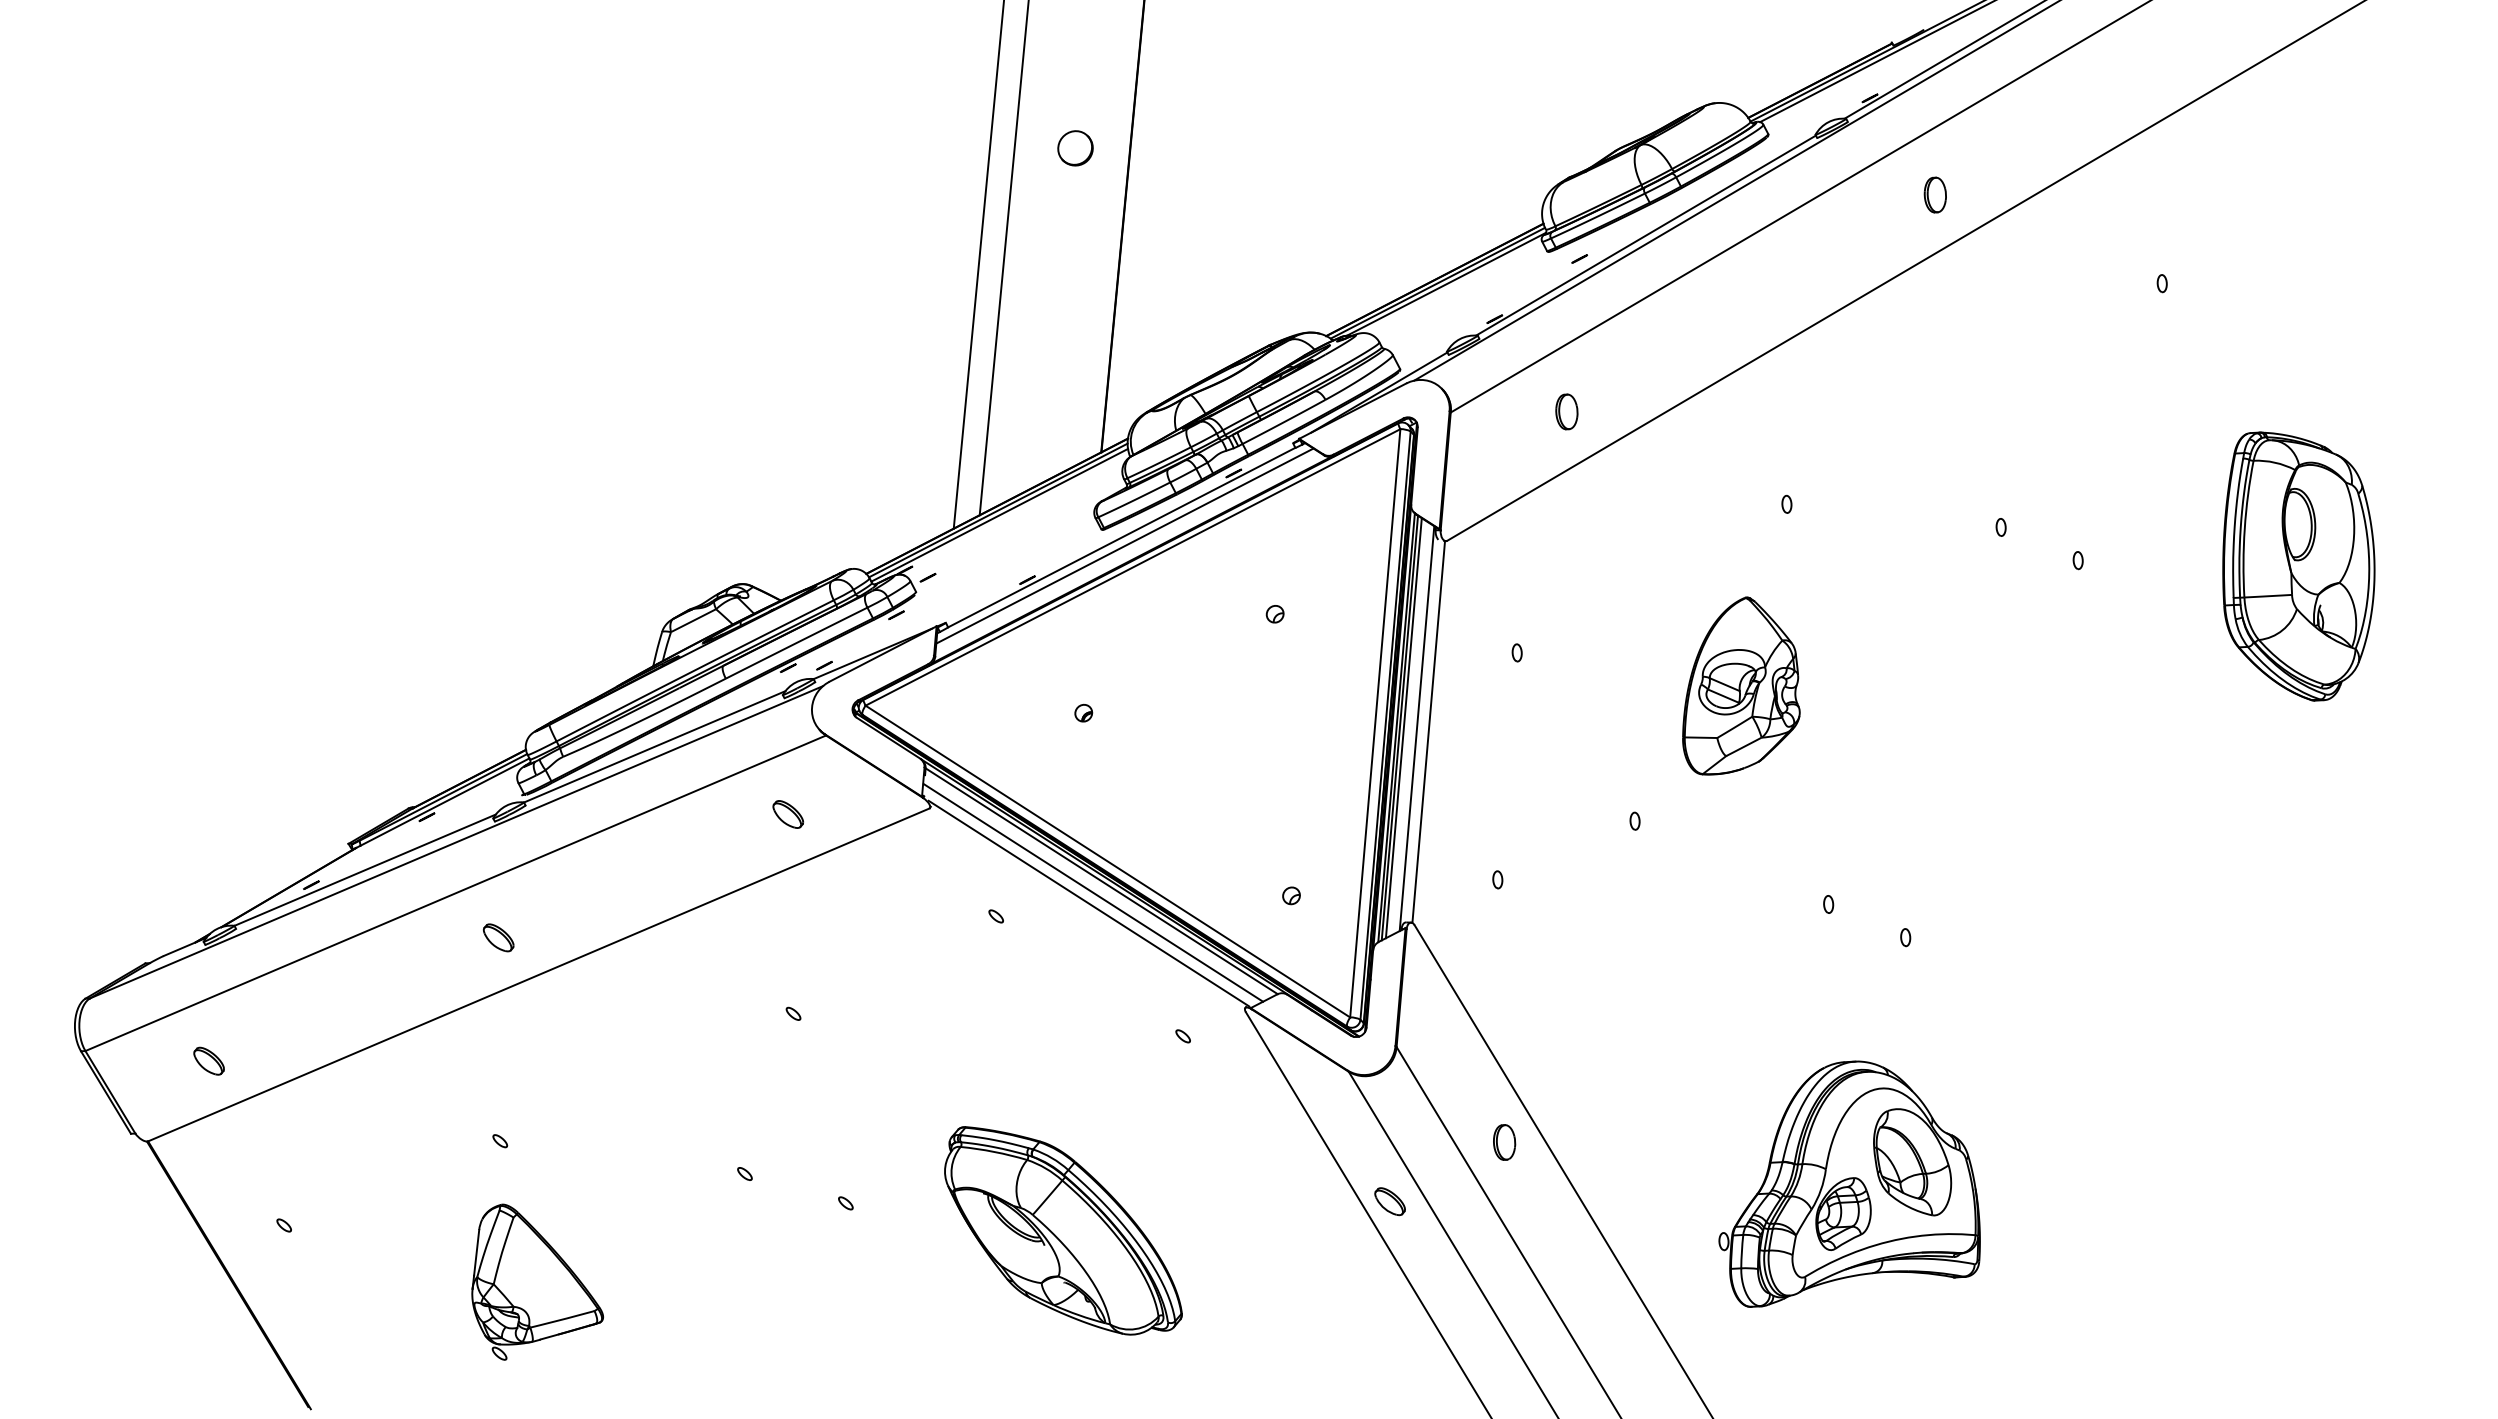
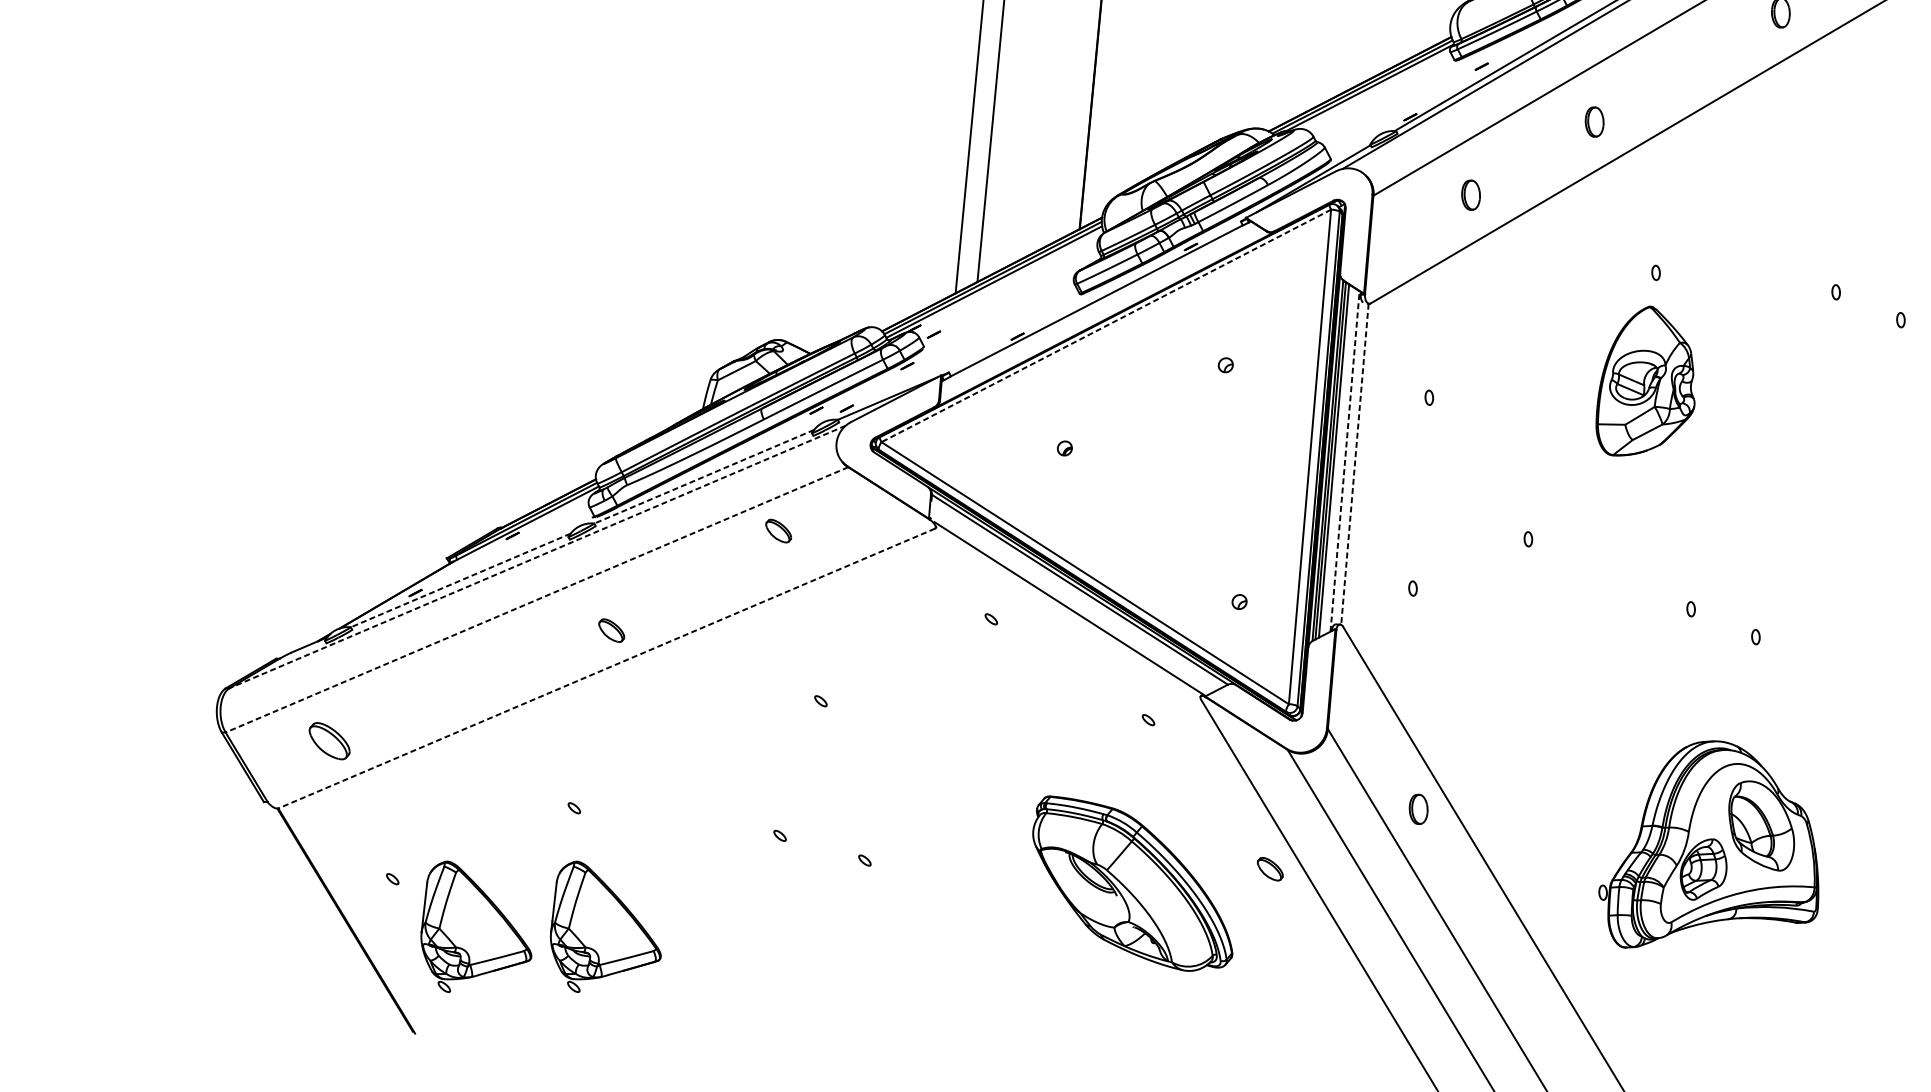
part: (1713, 324) -> (1594, 121), added
line: (1124, 545) -> (1099, 307), removed
line: (1132, 567) -> (1105, 325), solid -> dashed
part: (1741, 685) -> (1645, 380), moved
line: (1417, 728) -> (1345, 461), solid -> dashed
line: (1428, 732) -> (1354, 464), solid -> dashed
line: (654, 747) -> (704, 477), solid -> dashed
part: (788, 814) -> (778, 531), moved
line: (456, 842) -> (537, 557), solid -> dashed
line: (364, 870) -> (460, 580), solid -> dashed
line: (1093, 892) -> (1073, 599), removed
line: (455, 893) -> (536, 600), solid -> dashed
part: (498, 937) -> (611, 630), moved
line: (538, 975) -> (606, 669), solid -> dashed
part: (208, 1060) -> (329, 740), size x1.6
part: (1389, 1201) -> (1269, 869), moved
part: (1063, 1230) -> (1132, 883), moved
part: (383, 1281) -> (476, 926), added

